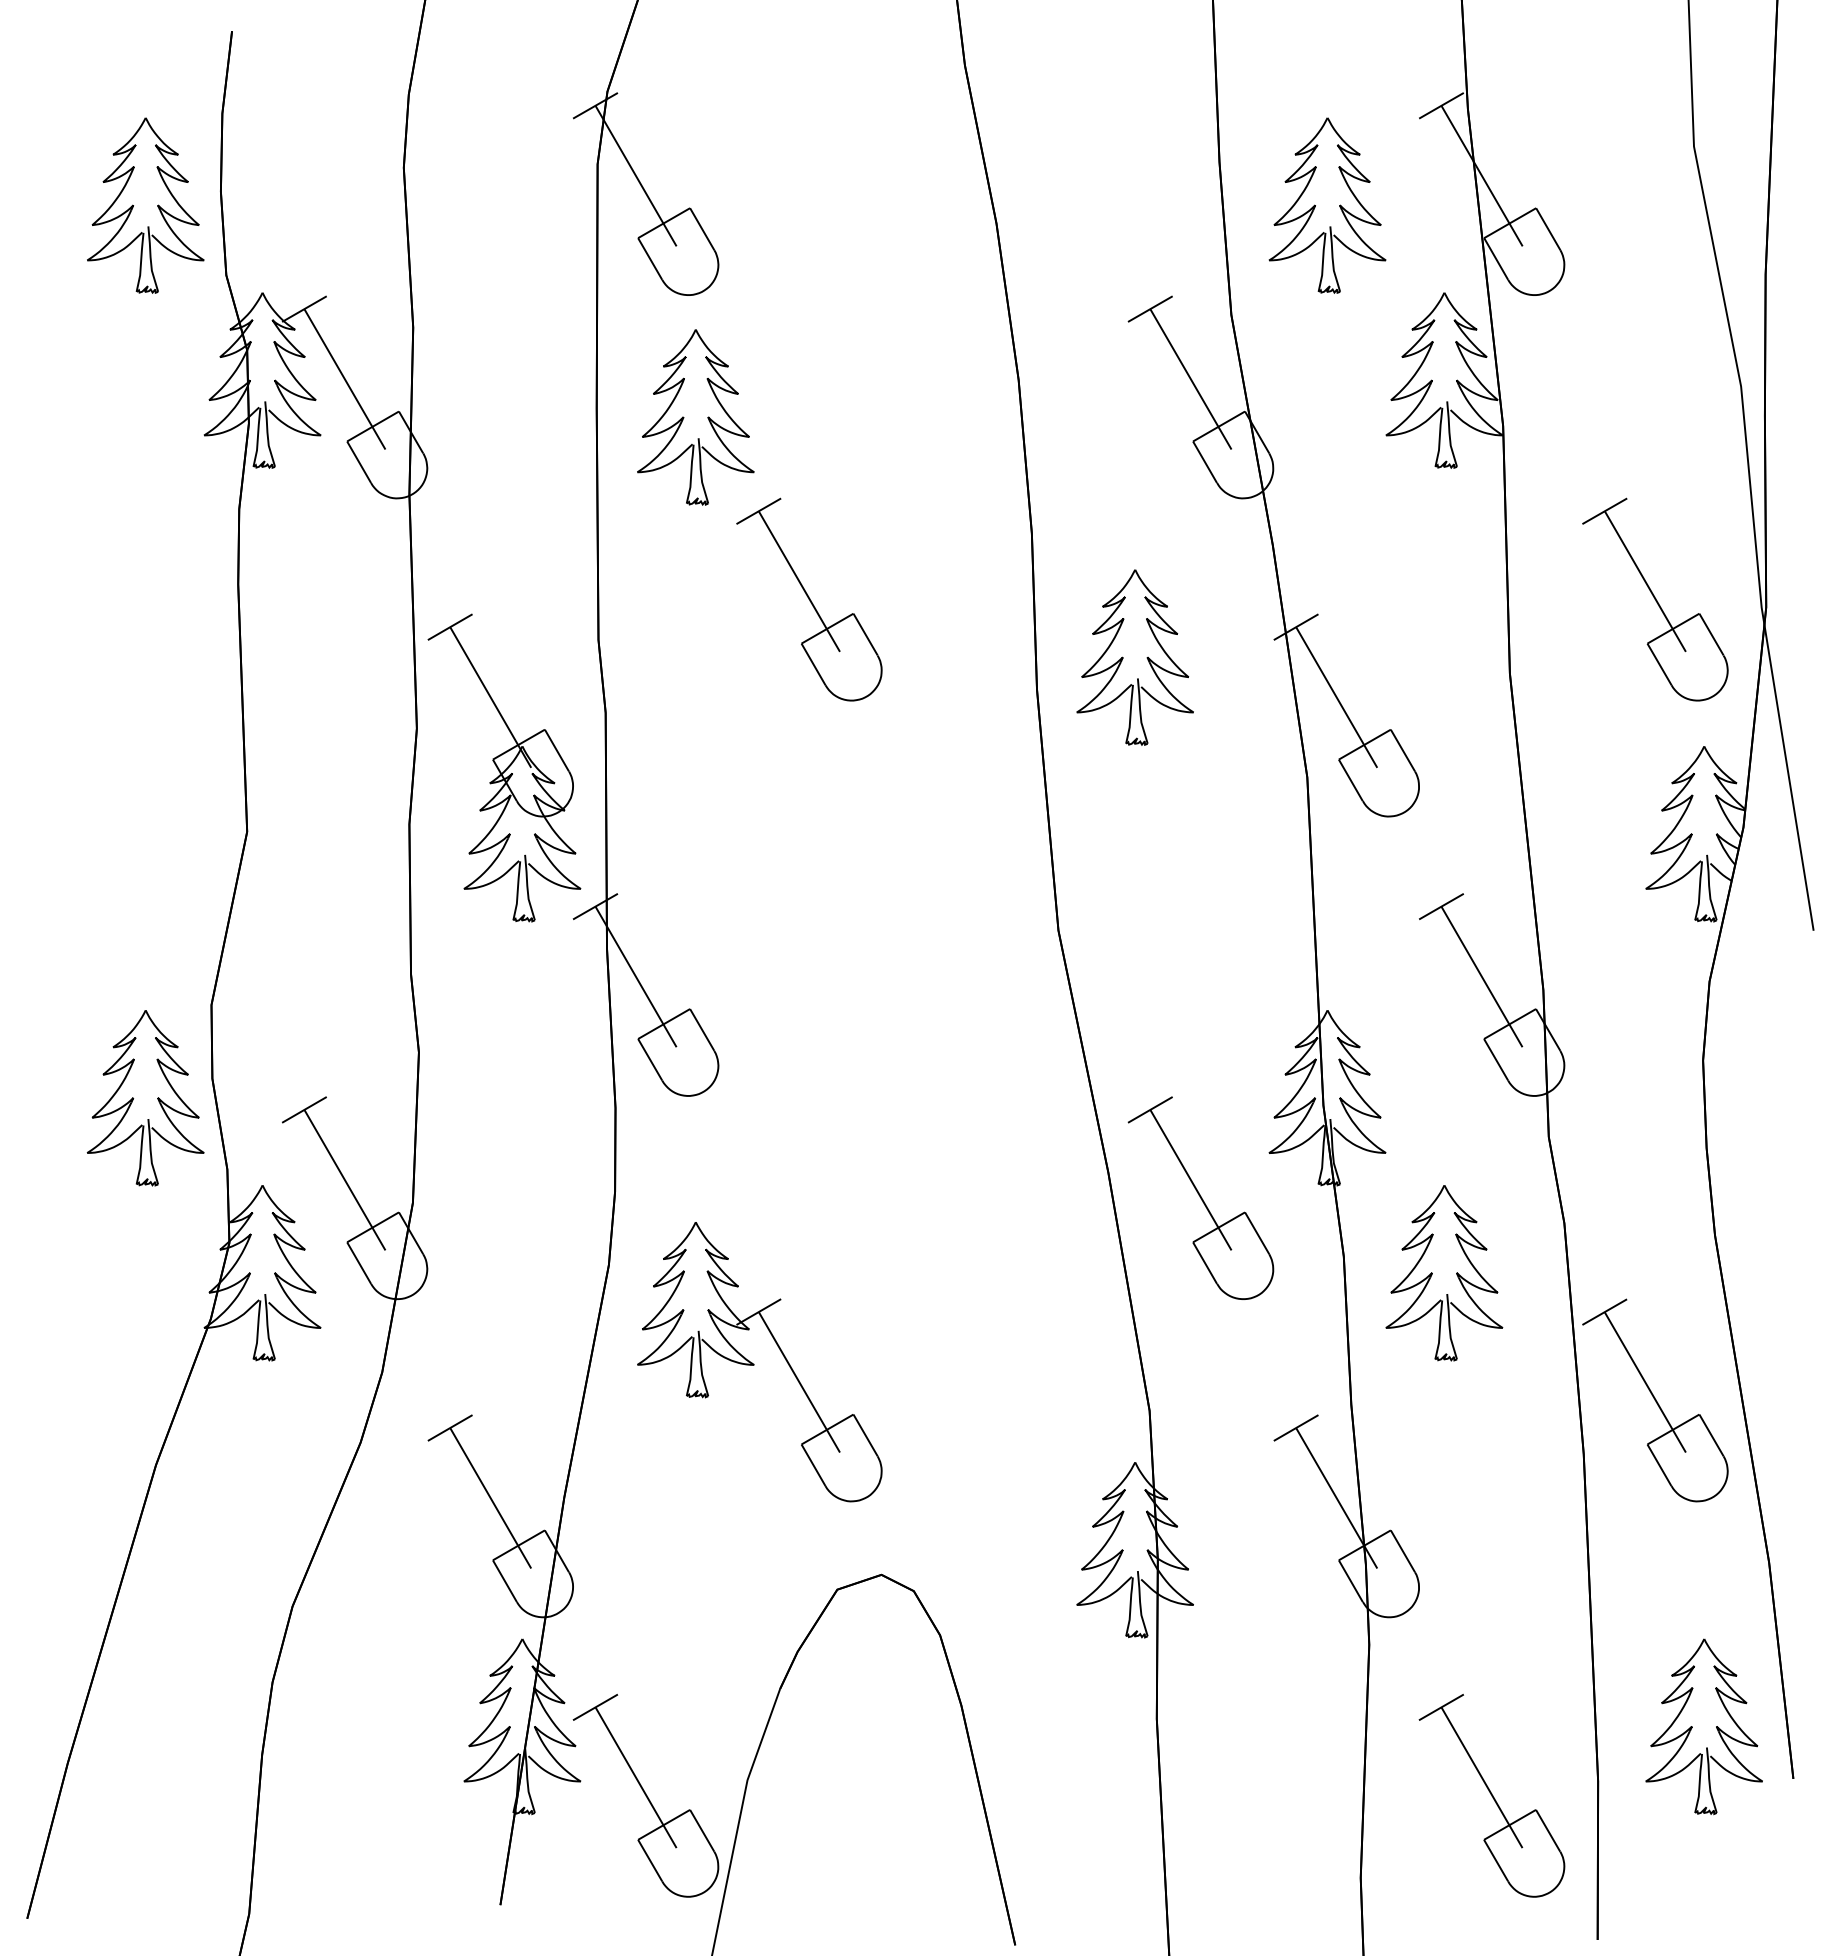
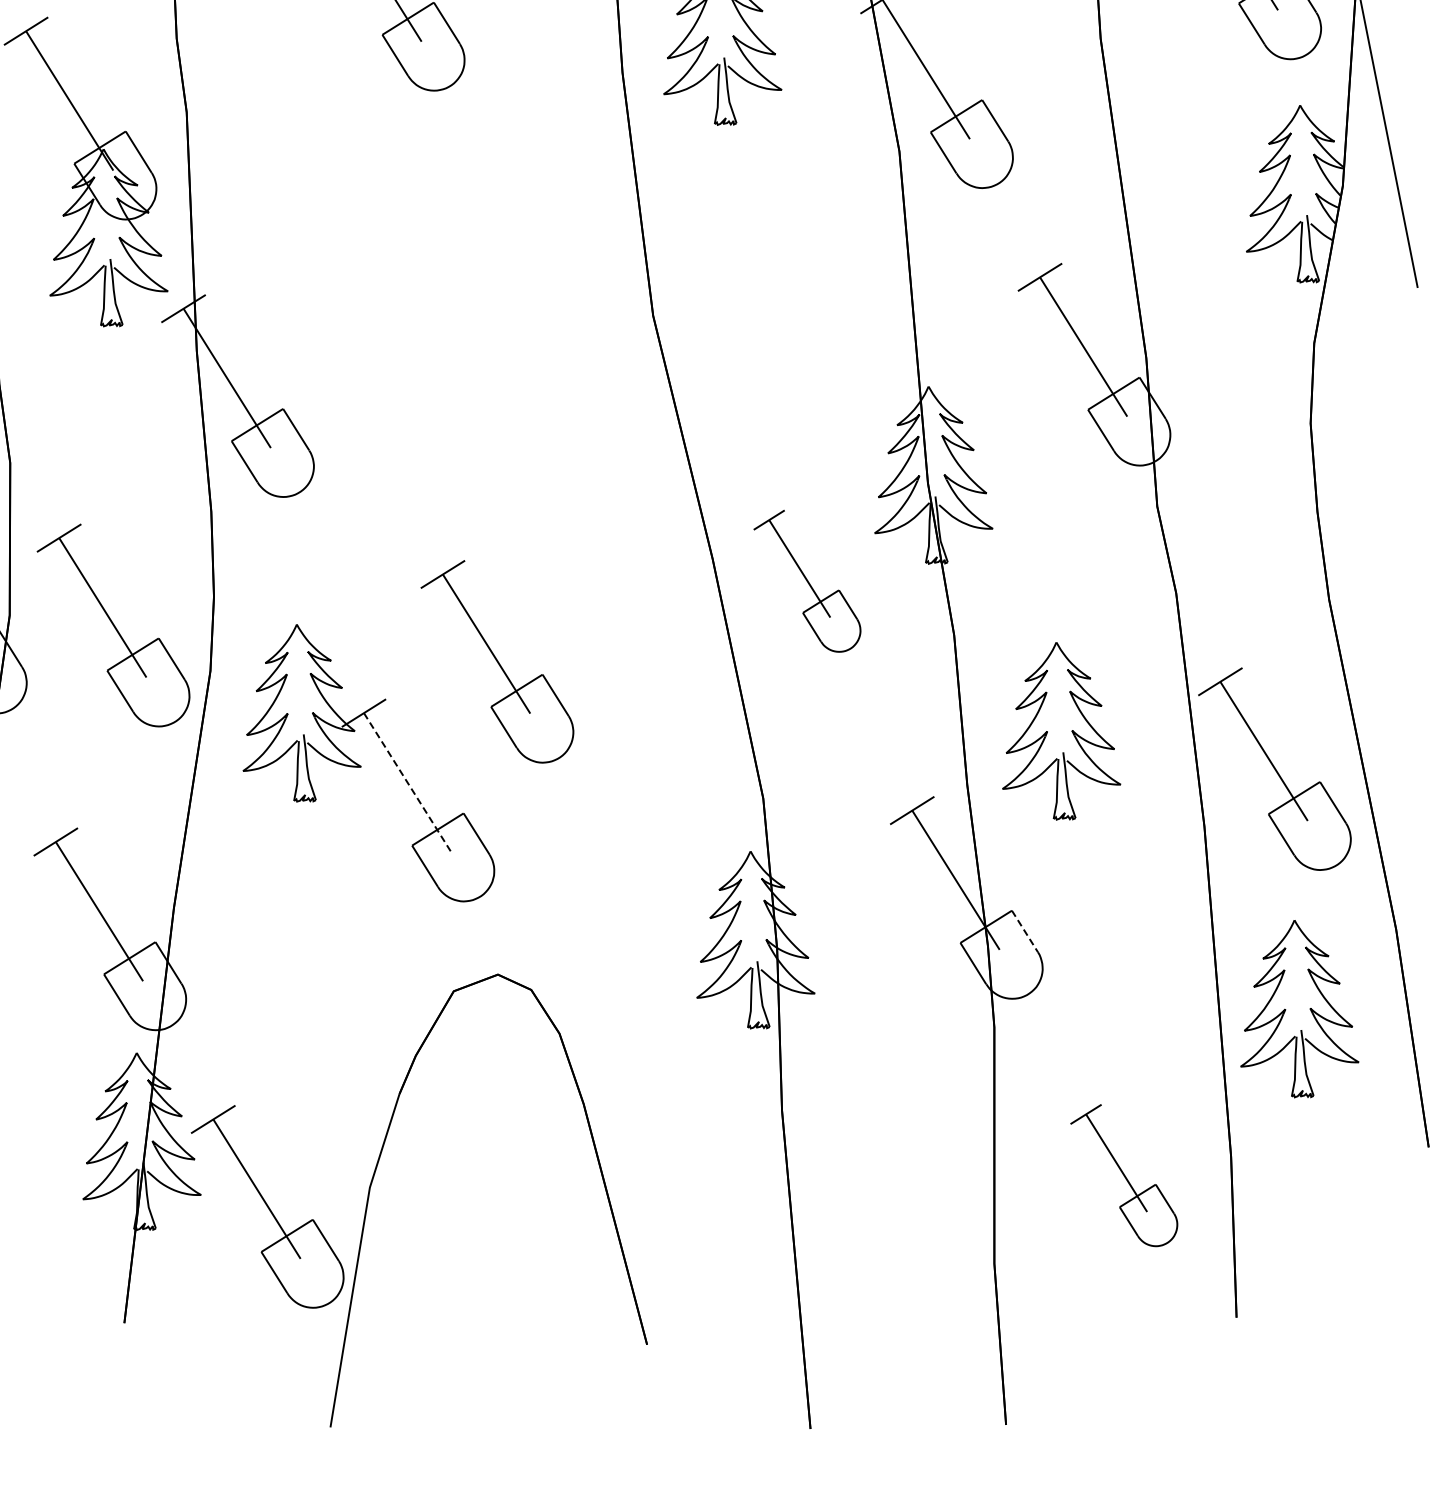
part: (1200, 1197) -> (806, 580), size x0.7
part: (514, 1216) -> (113, 625), added
part: (892, 1266) -> (497, 662), added
part: (1432, 1273) -> (1047, 732), moved
line: (799, 1382) -> (407, 782), solid -> dashed
line: (1403, 1551) -> (1025, 931), solid -> dashed
part: (1692, 1726) -> (1285, 1009), moved
part: (1491, 1795) -> (1123, 1175), size x0.7

